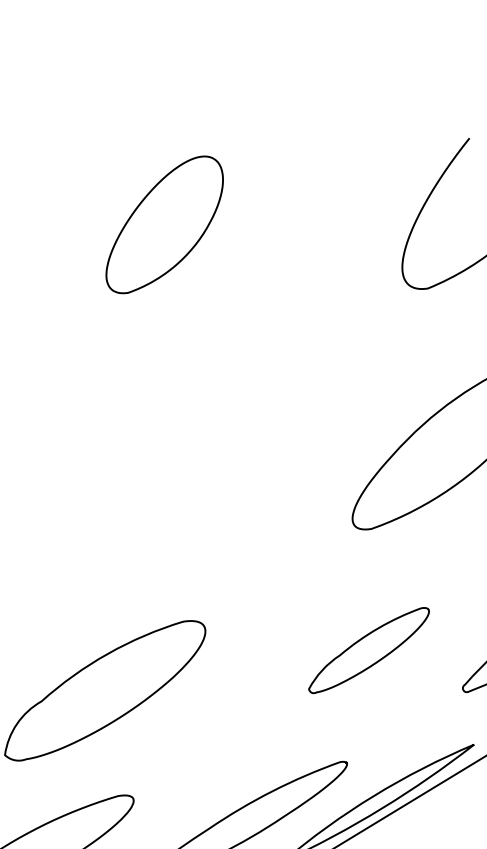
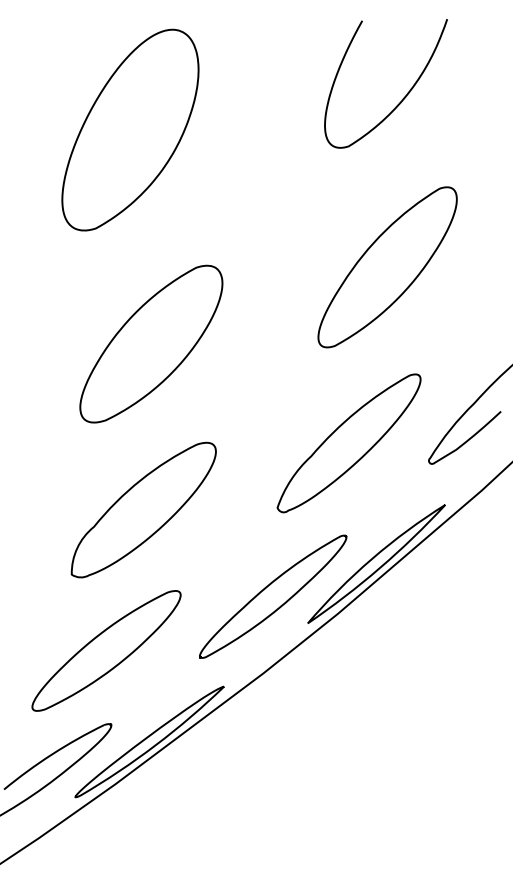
part: (165, 224) -> (130, 129), size x1.67
part: (148, 489) -> (151, 343), added
part: (368, 650) -> (348, 443), size x1.67

